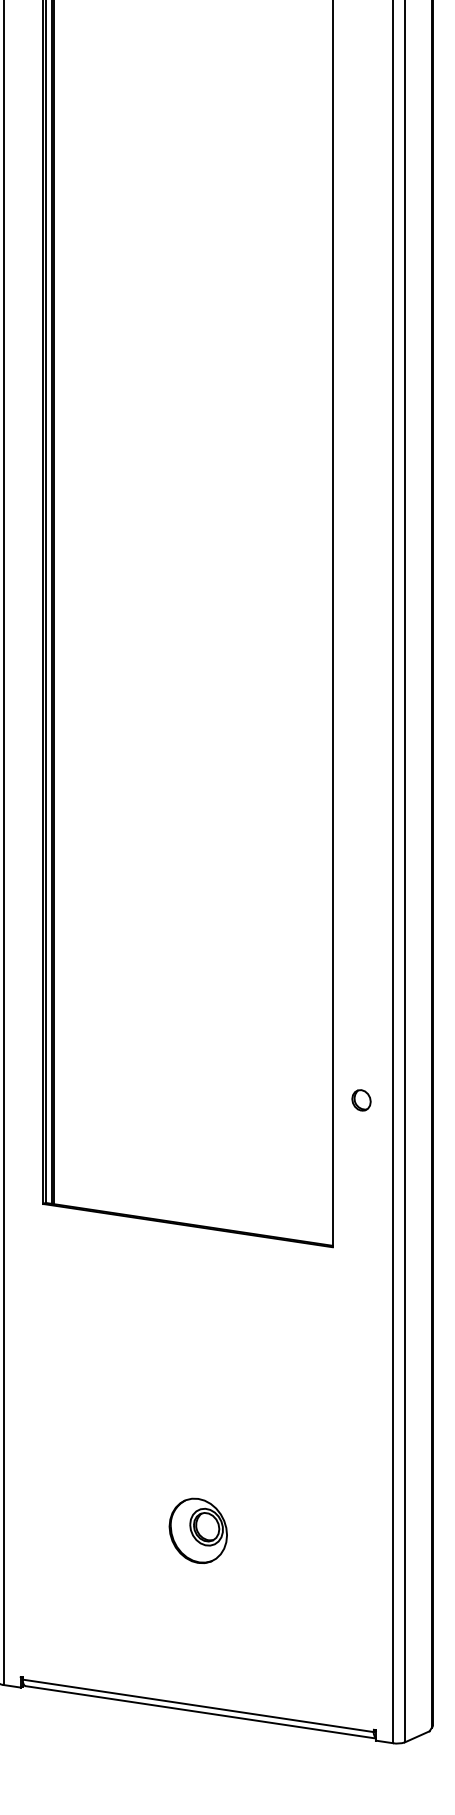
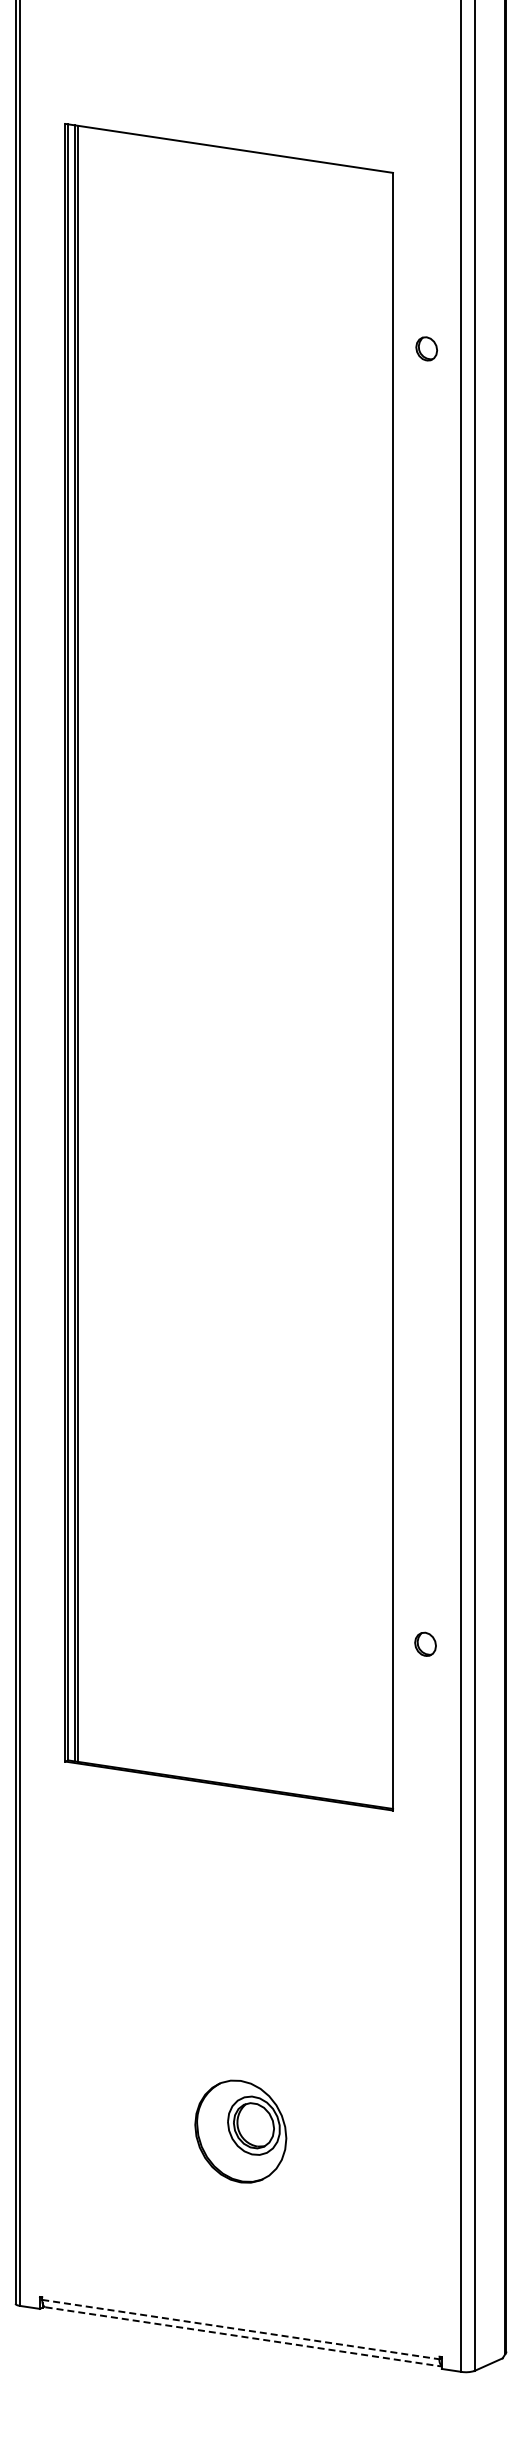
part: (197, 1530) -> (240, 2131), size x1.4
line: (197, 1705) -> (240, 2329), solid -> dashed
line: (201, 1711) -> (244, 2336), solid -> dashed

